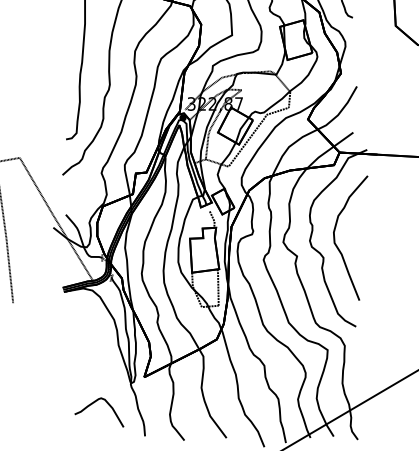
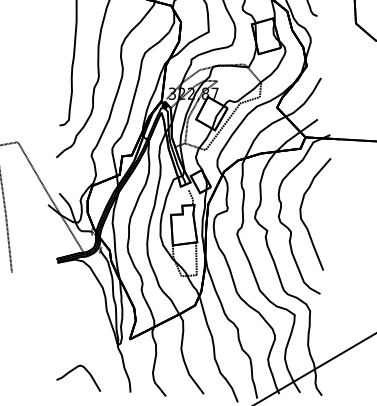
curve: (94, 403) -> (74, 370), moved

